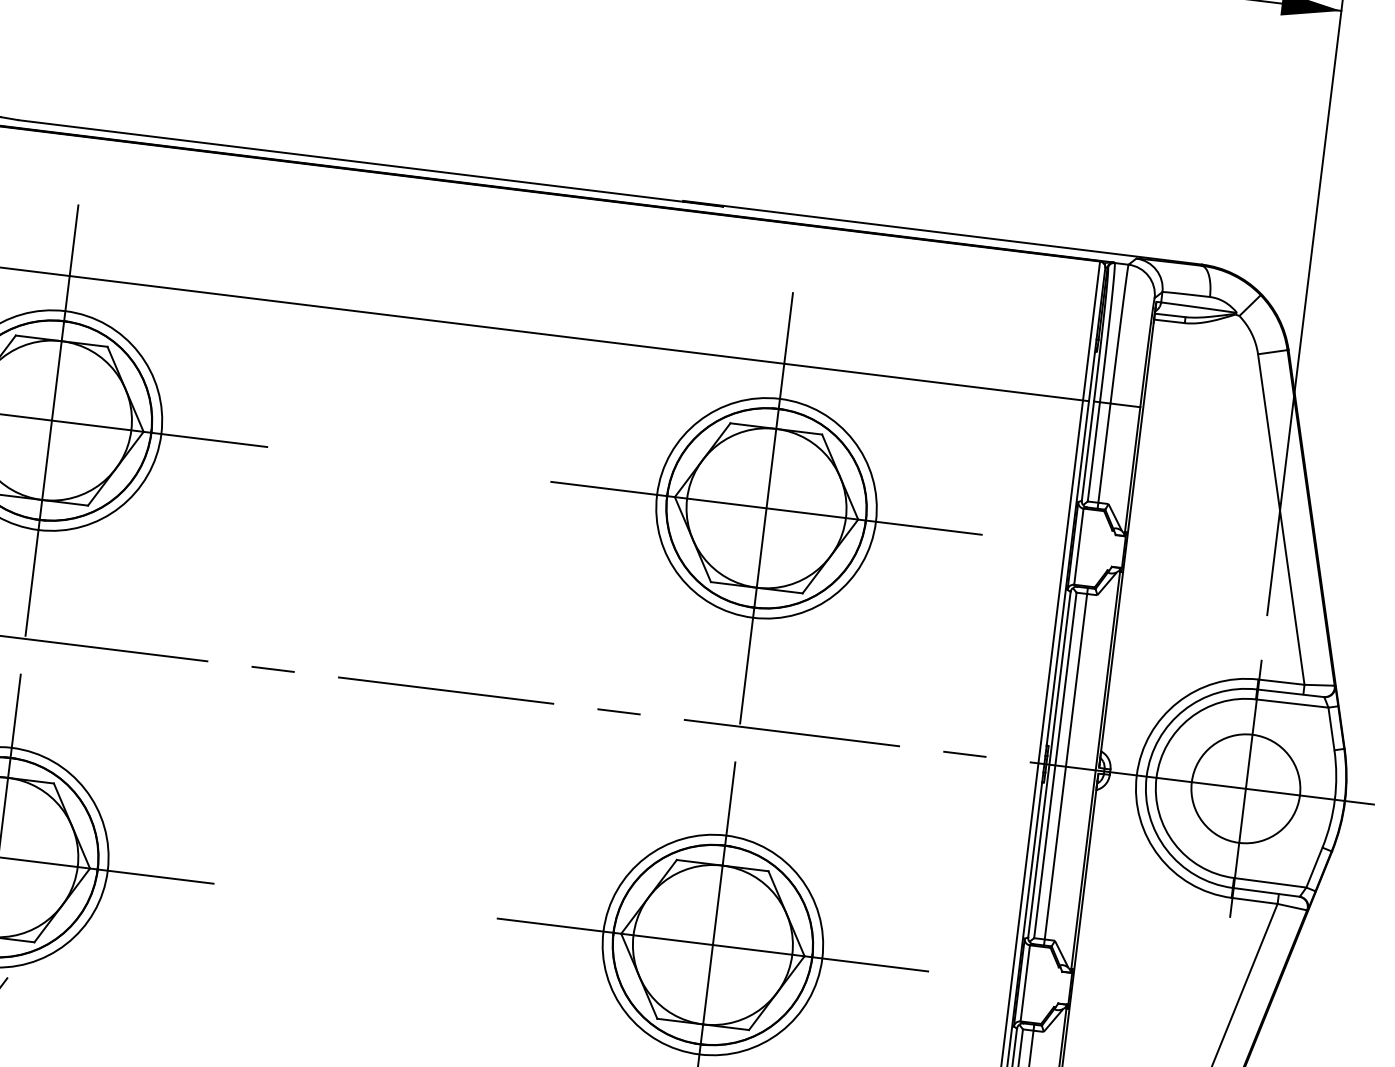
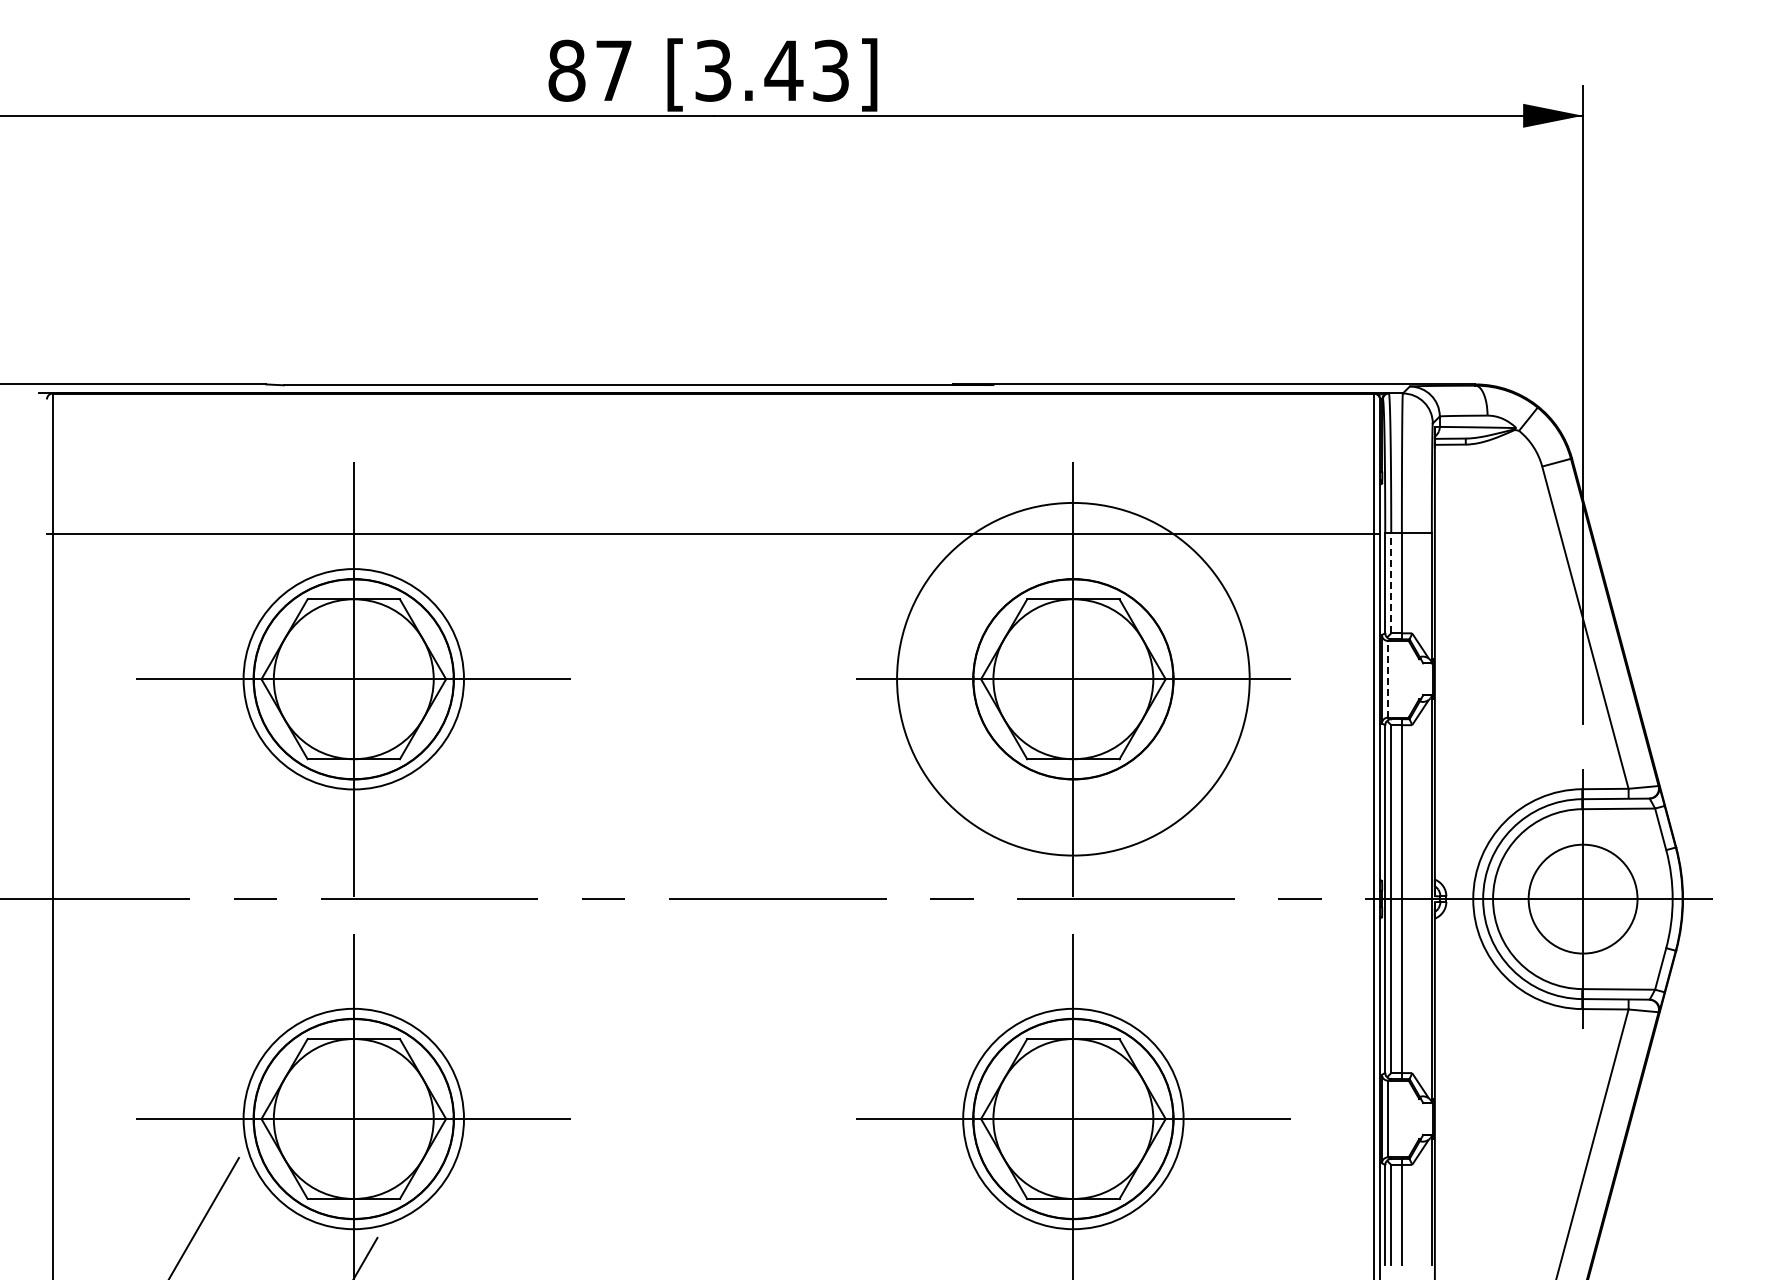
line: (1094, 452) -> (1391, 583), solid -> dashed
circle: (766, 508) -> (1073, 679), size x1.6
line: (1078, 545) -> (1387, 678), solid -> dashed

